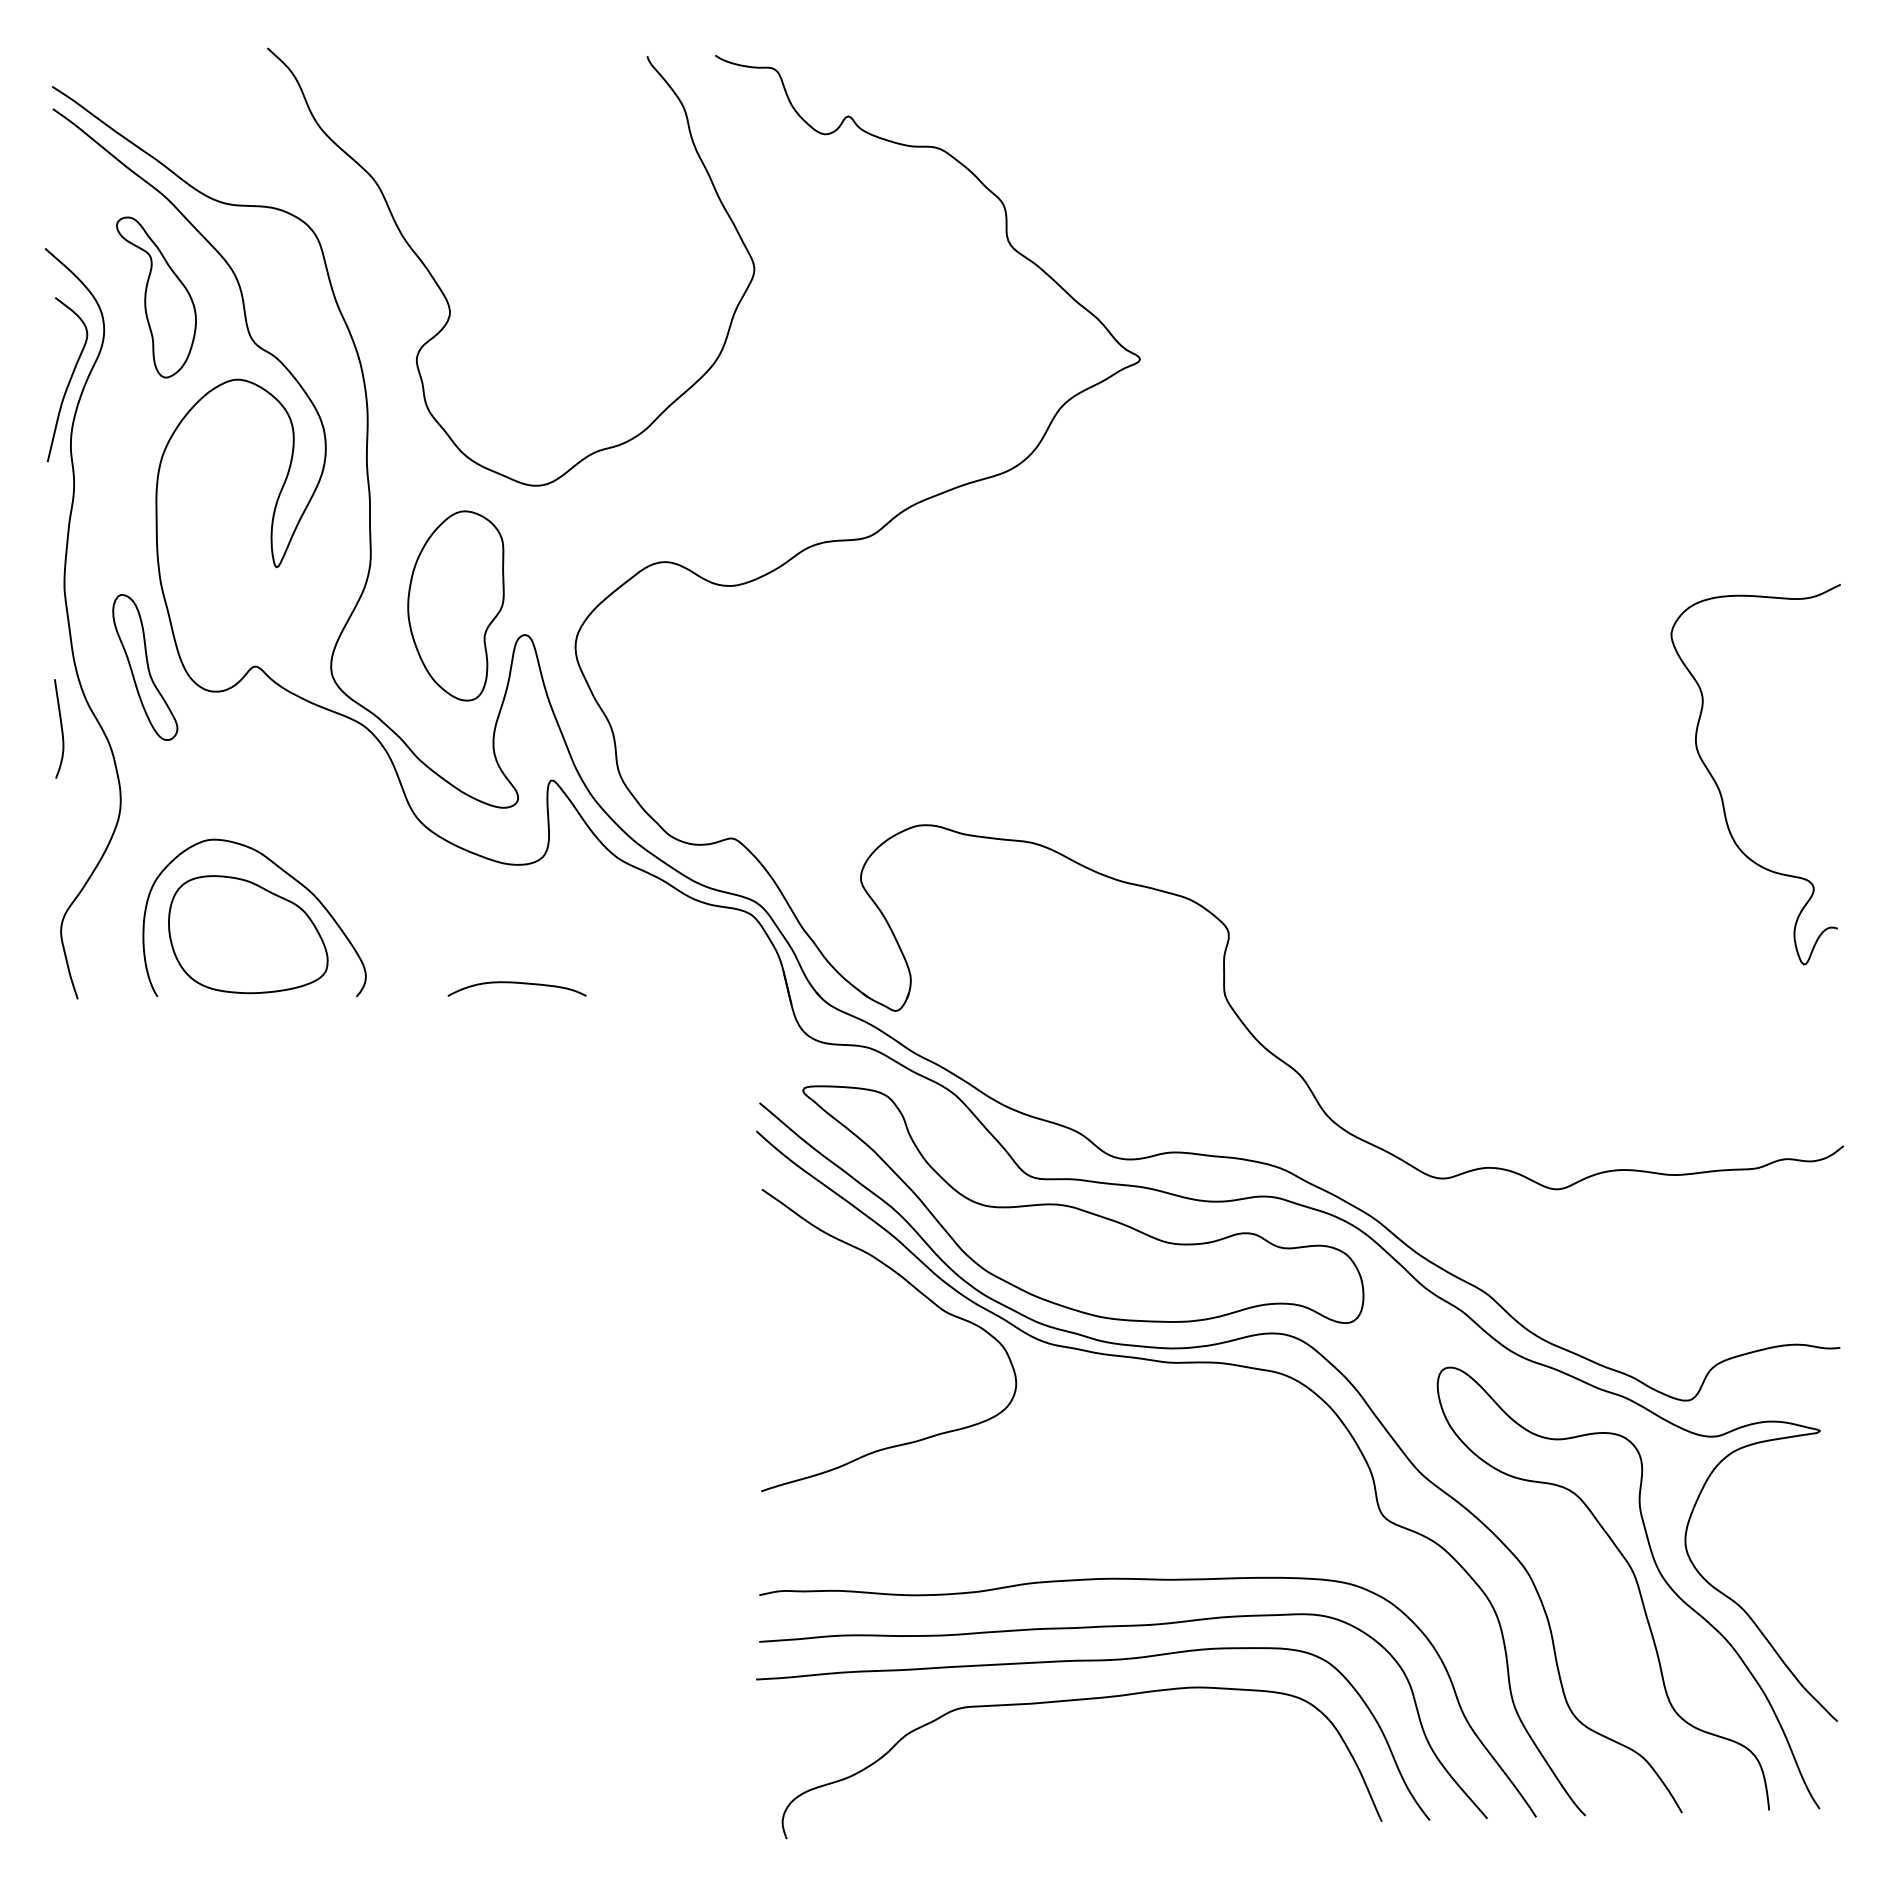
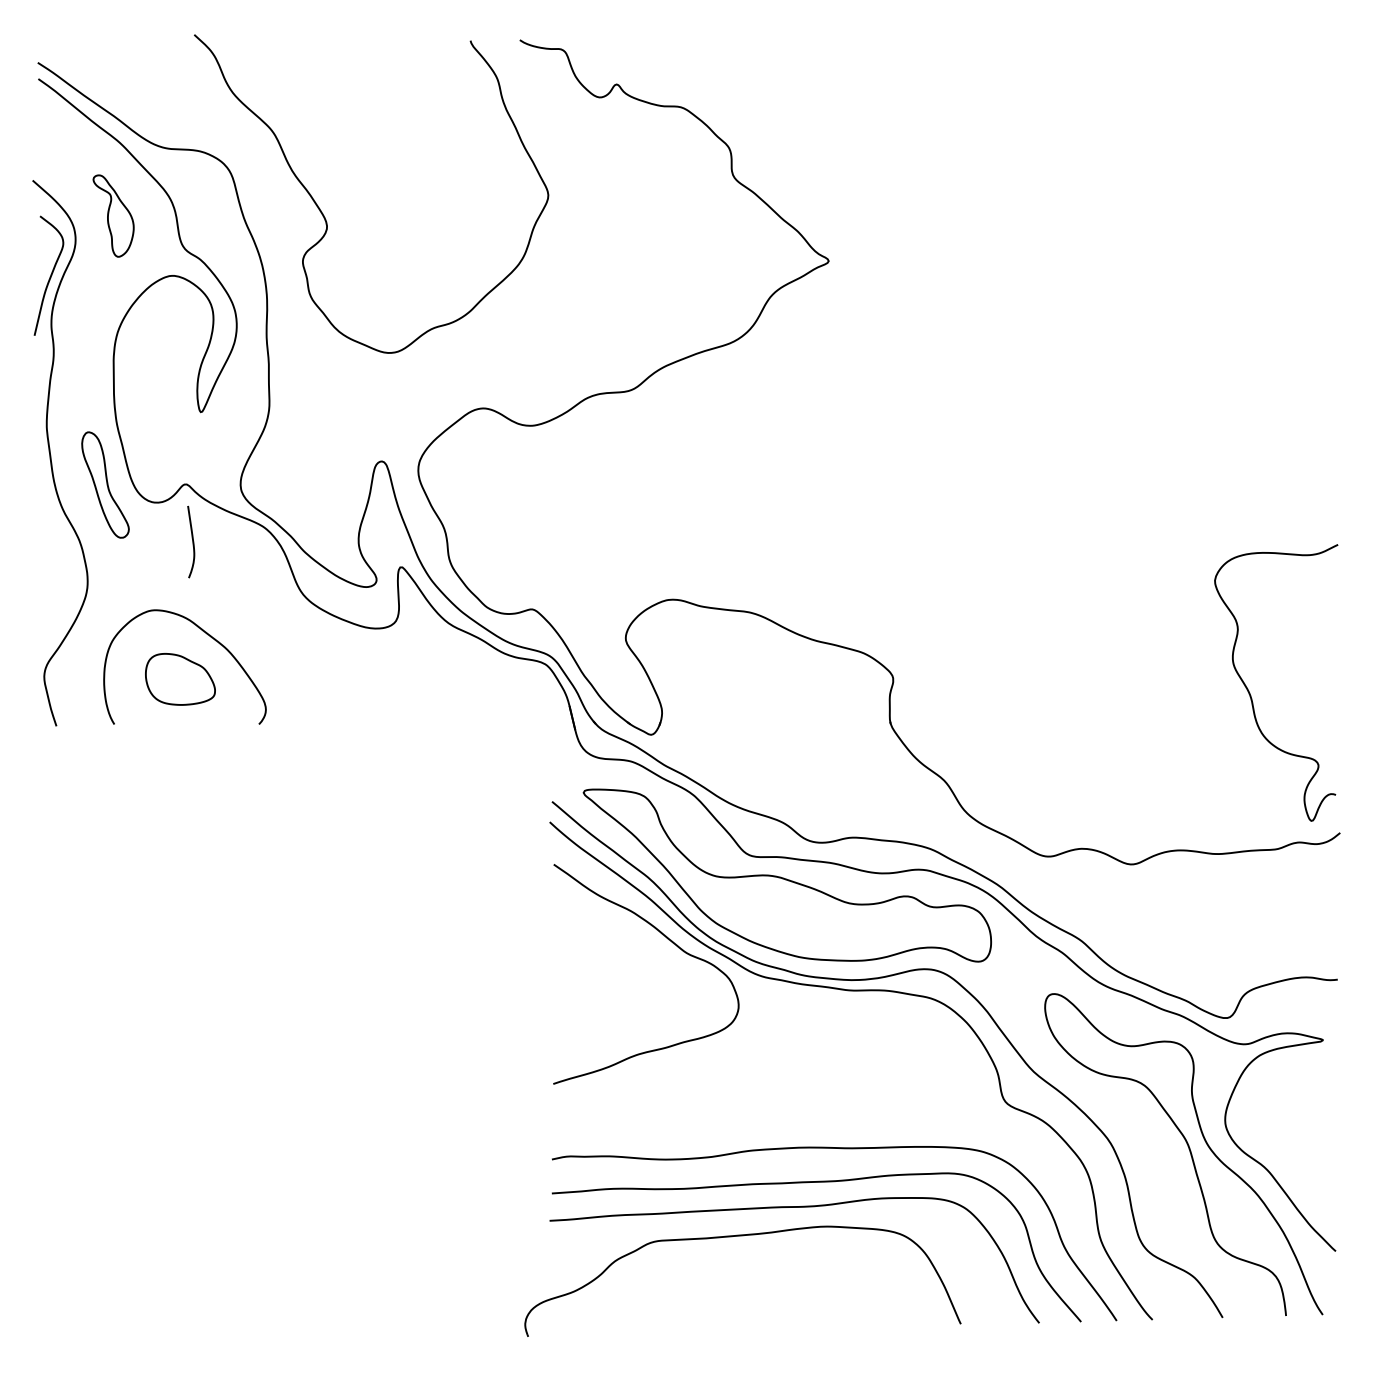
part: (156, 297) -> (113, 216), size x0.7
part: (455, 605) -> (331, 440), removed
curve: (60, 727) -> (192, 541), moved
curve: (1720, 790) -> (1250, 694), moved
part: (248, 934) -> (180, 679), size x0.6
curve: (516, 983) -> (375, 714), removed
part: (1072, 1701) -> (735, 1236), moved

